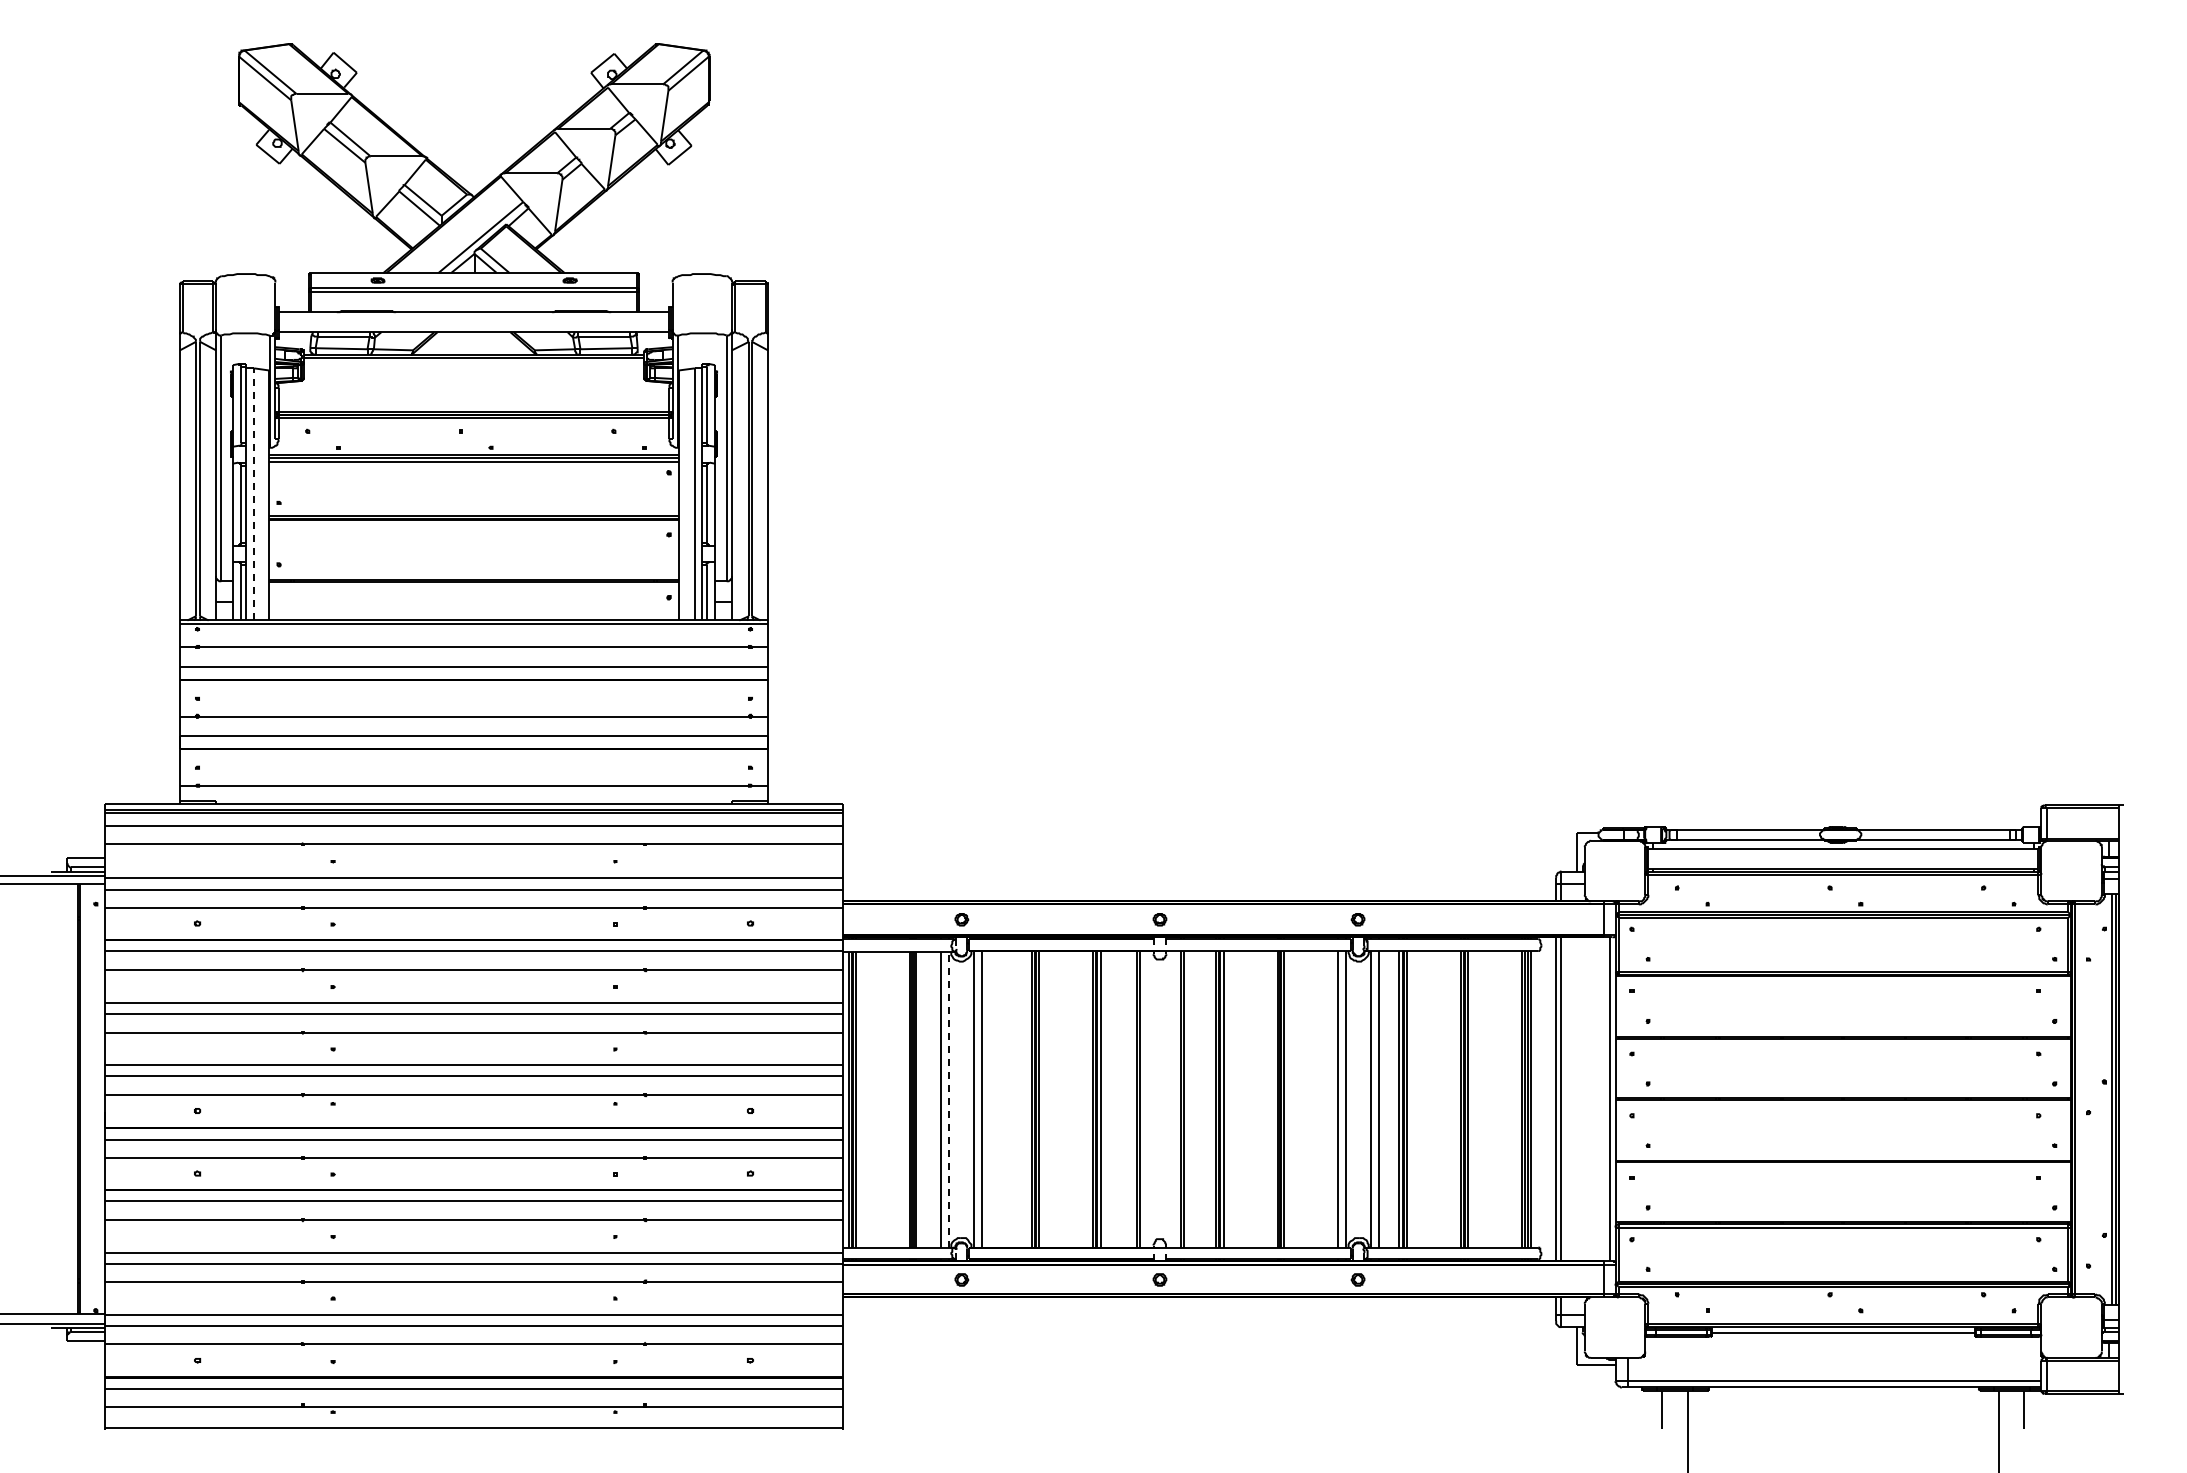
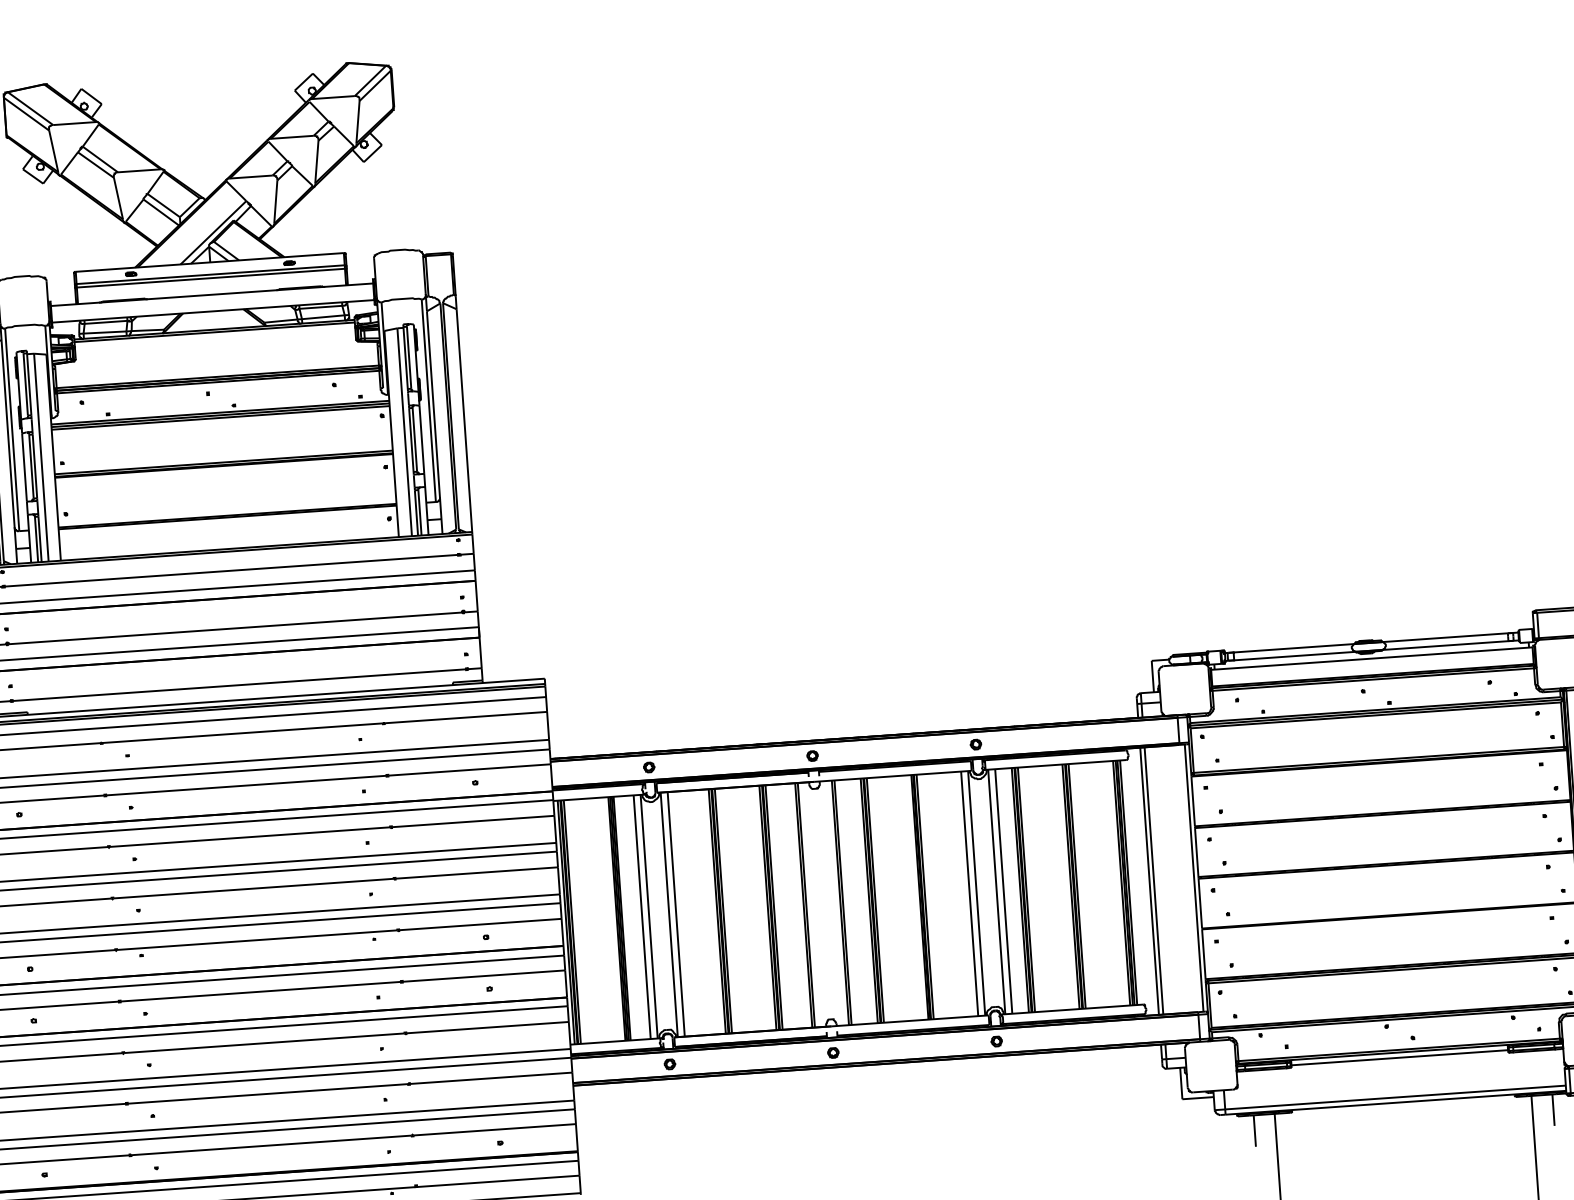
line: (254, 493) -> (41, 456), dashed -> solid
line: (949, 1099) -> (649, 916), dashed -> solid

